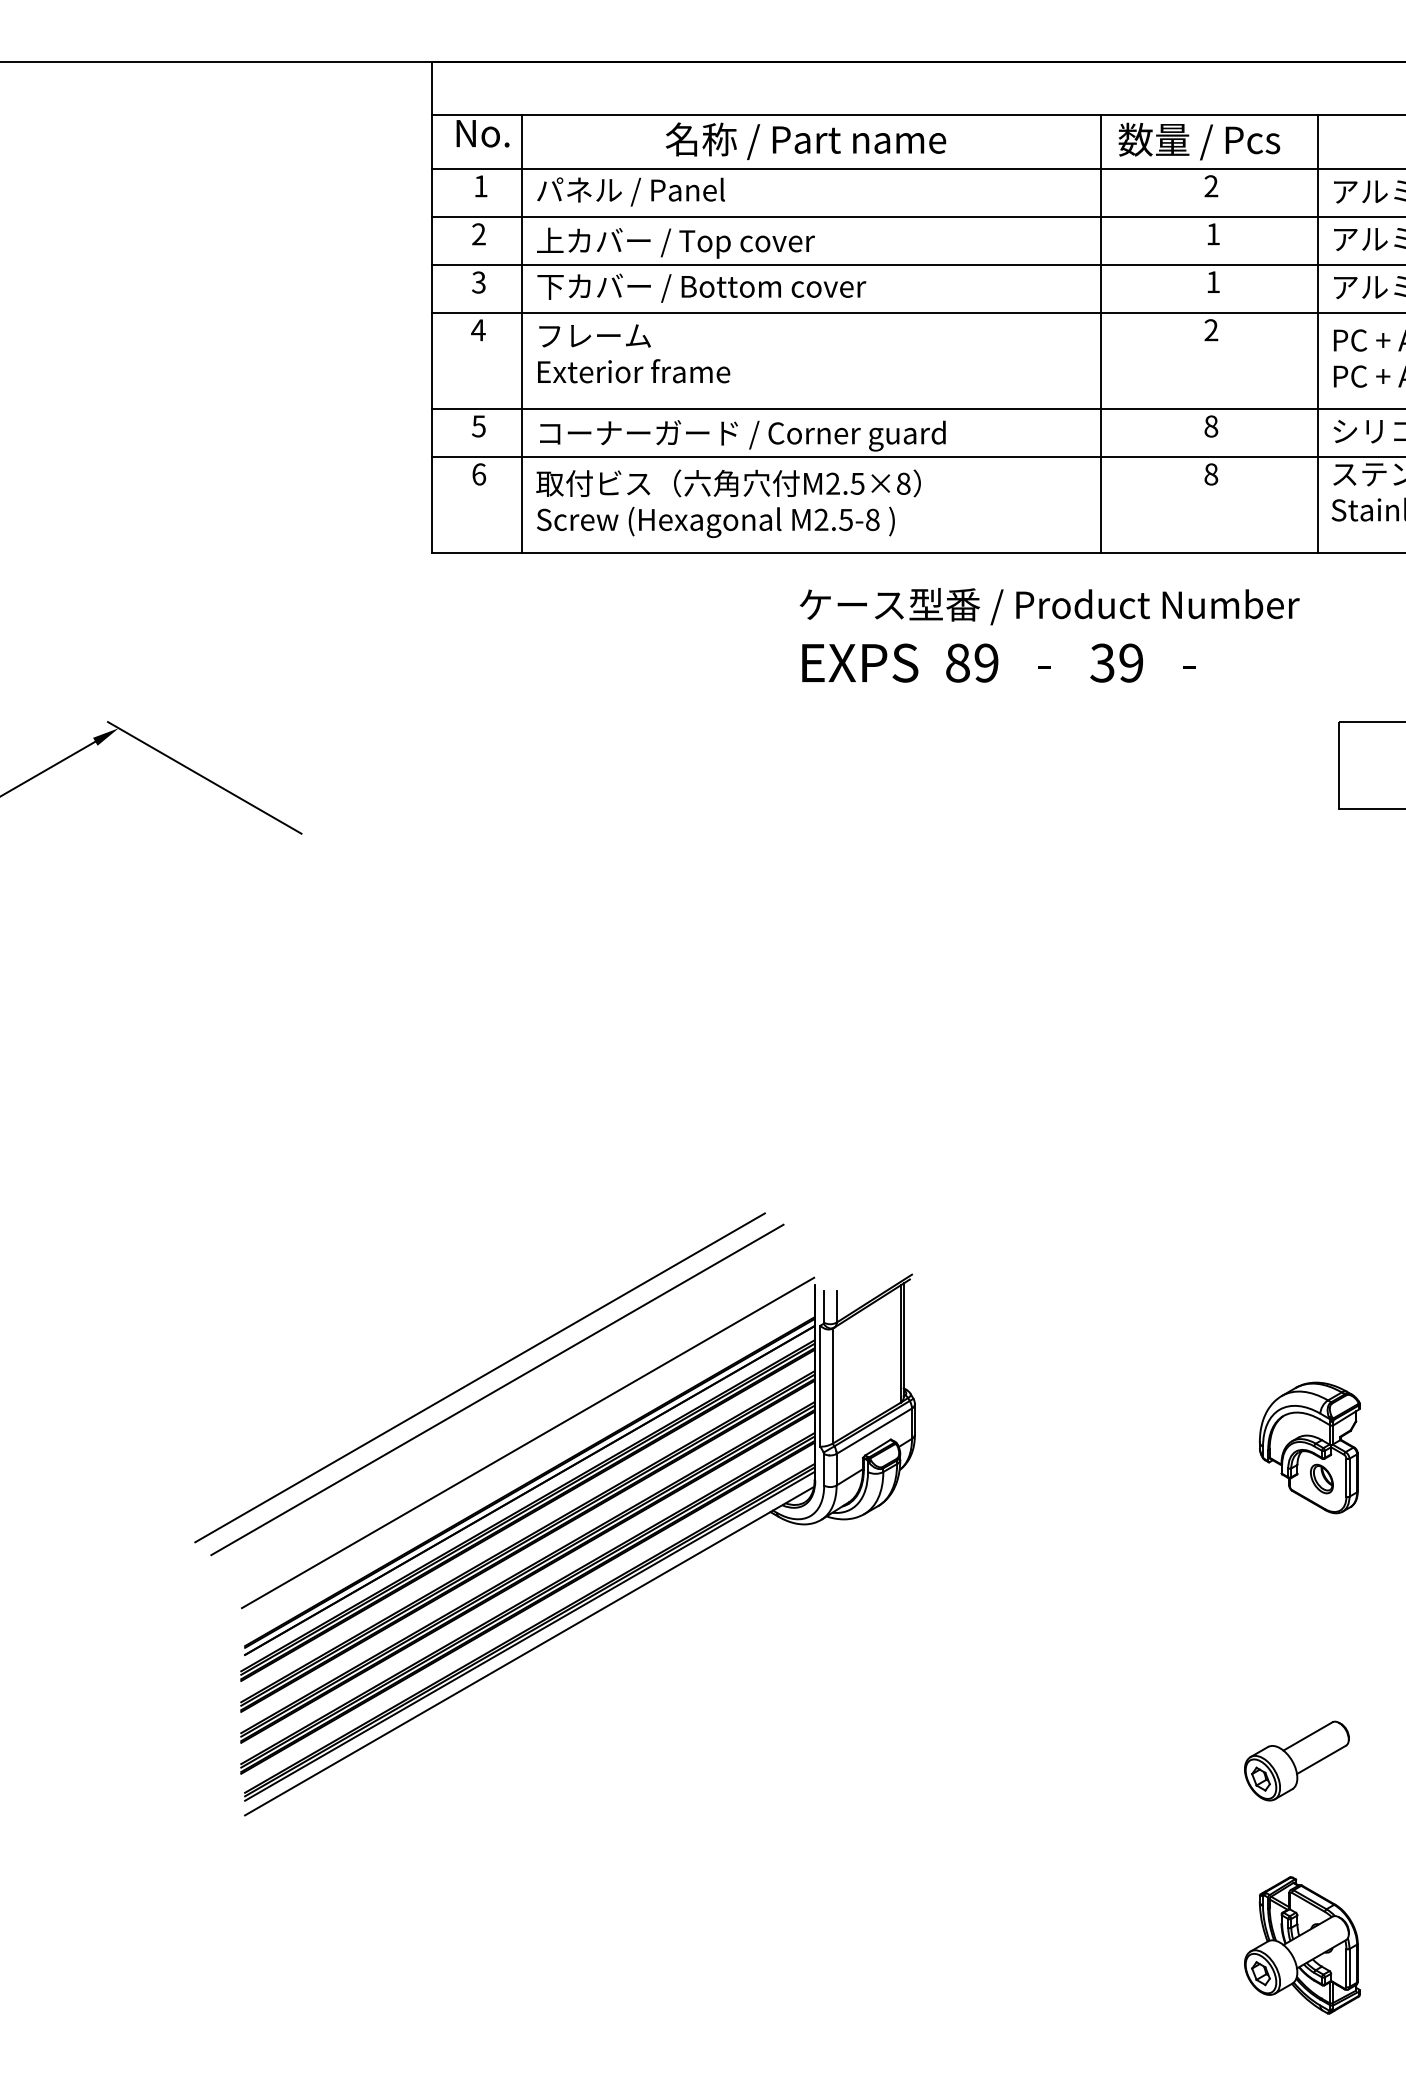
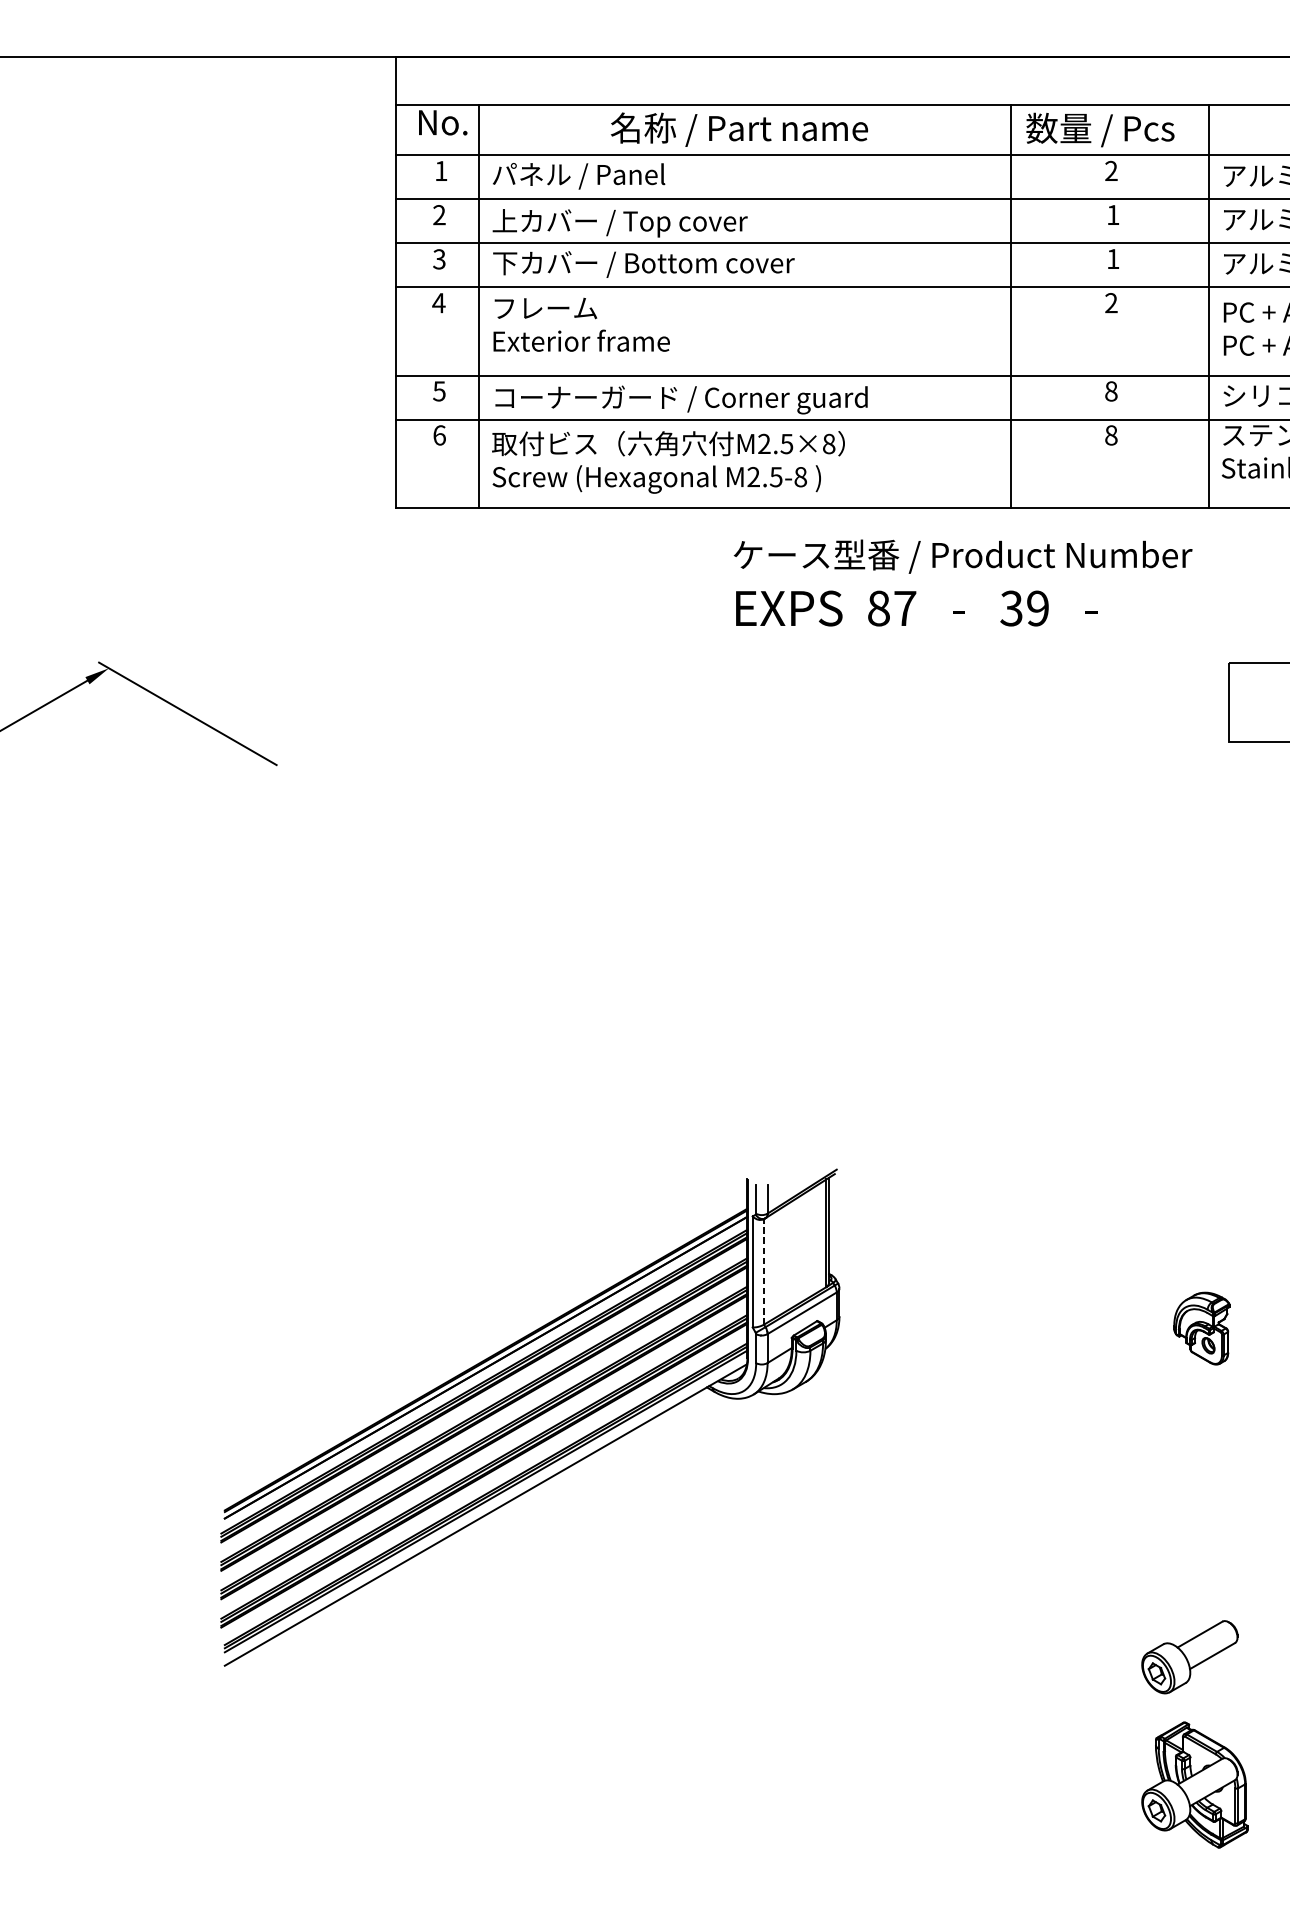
text: (986, 662) -> (905, 607), 89 -> 87
line: (479, 1377) -> (439, 1263), removed
line: (832, 1386) -> (763, 1272), solid -> dashed
line: (497, 1389) -> (456, 1275), removed
line: (527, 1442) -> (483, 1323), removed
part: (1309, 1447) -> (1201, 1328), size x0.6
part: (1296, 1760) -> (1189, 1656), moved

